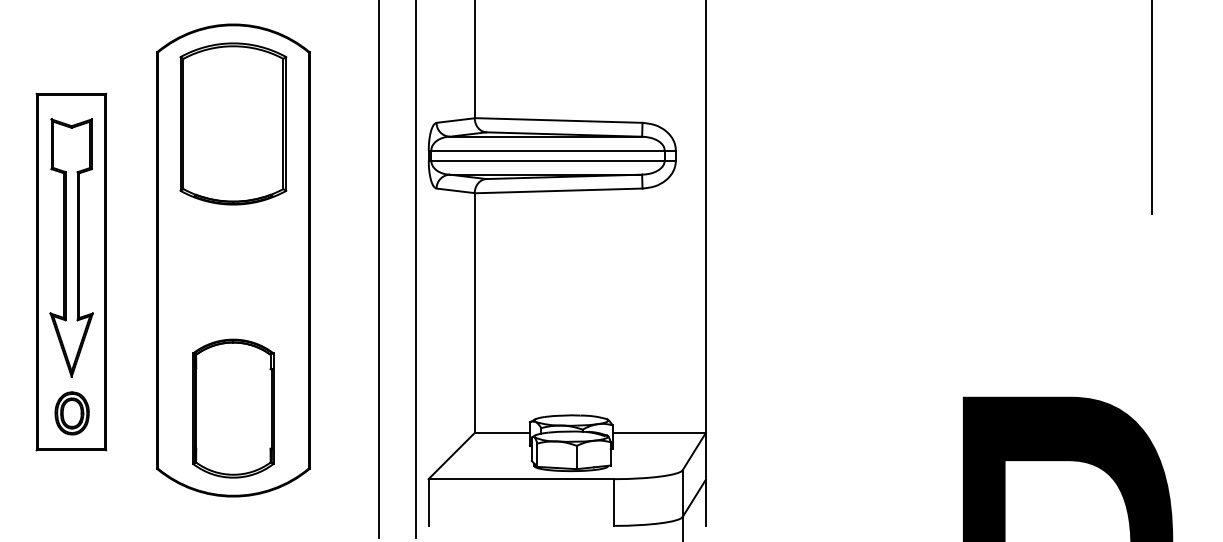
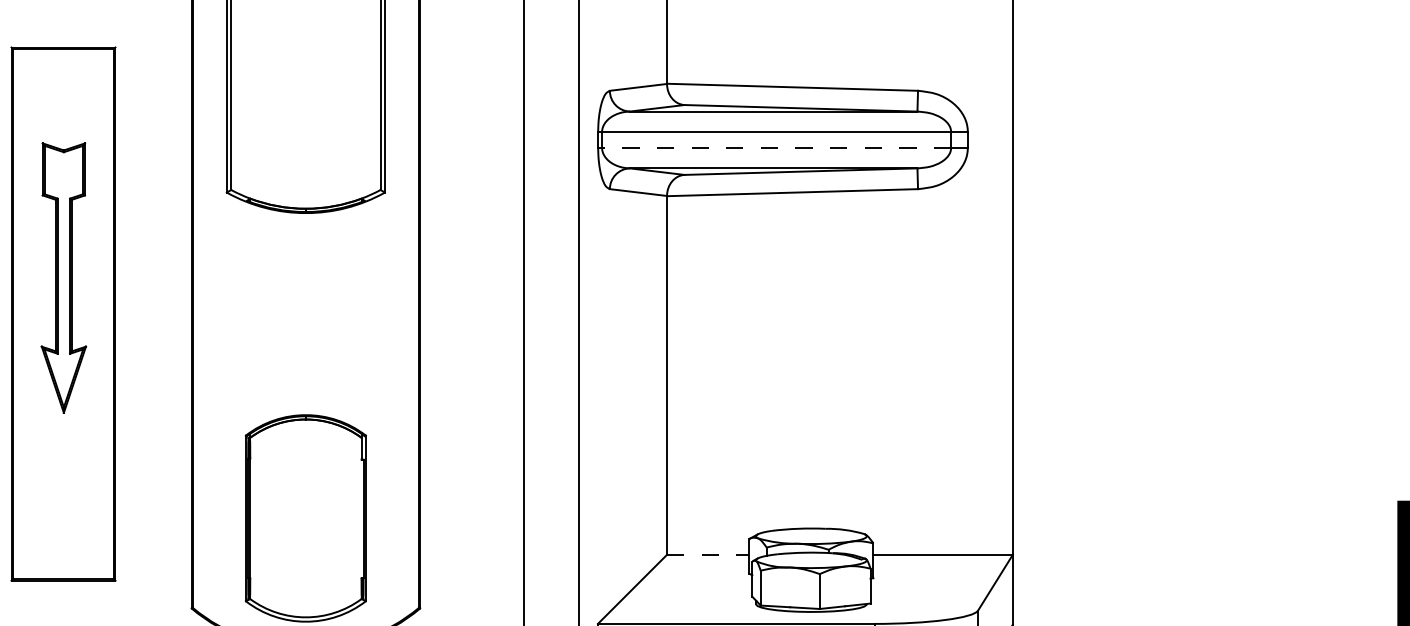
line: (548, 160) -> (777, 147), solid -> dashed
part: (71, 247) -> (63, 277), size x0.7
part: (71, 413) -> (63, 525), removed
line: (502, 432) -> (708, 554), solid -> dashed

